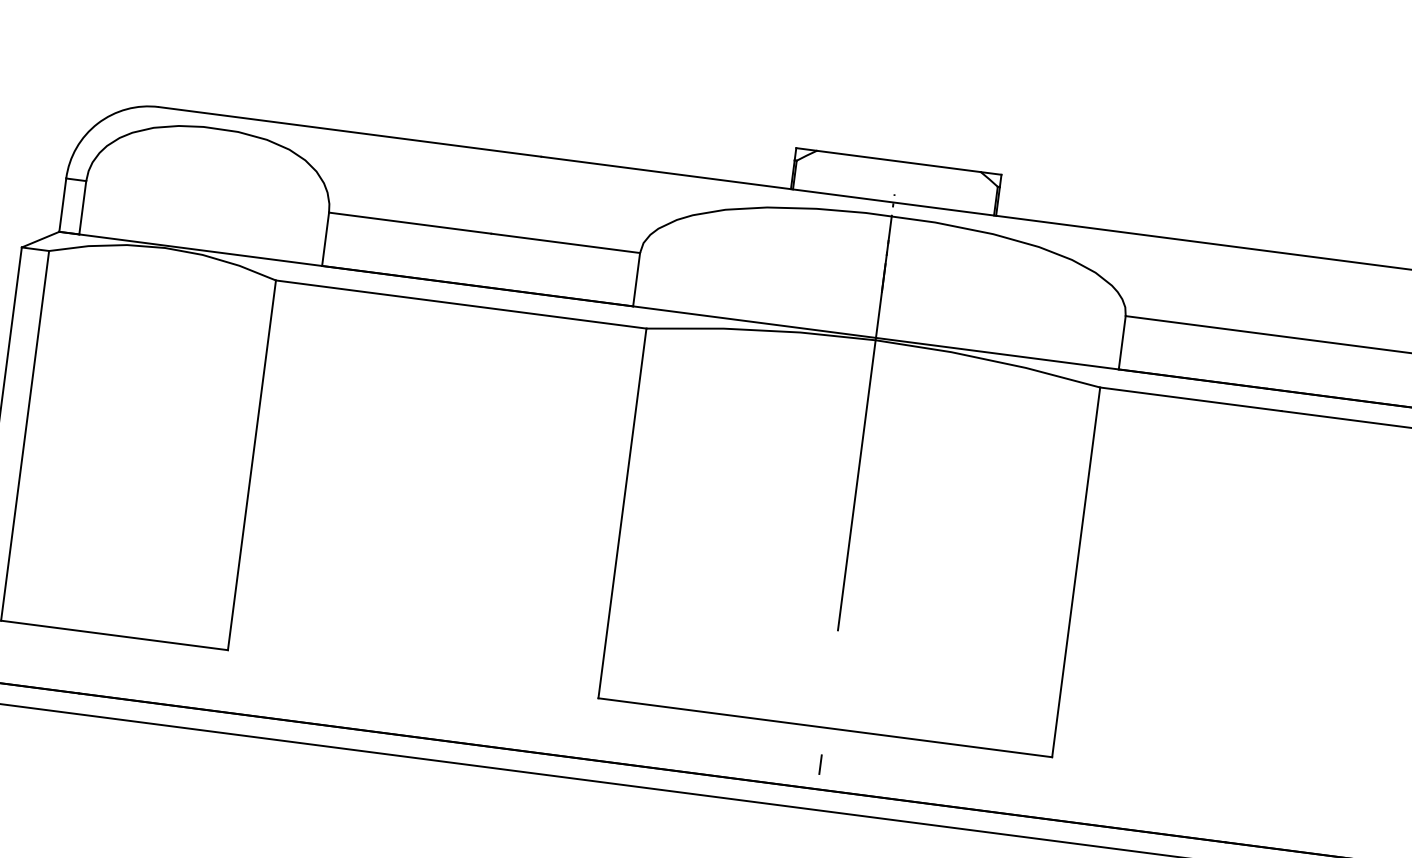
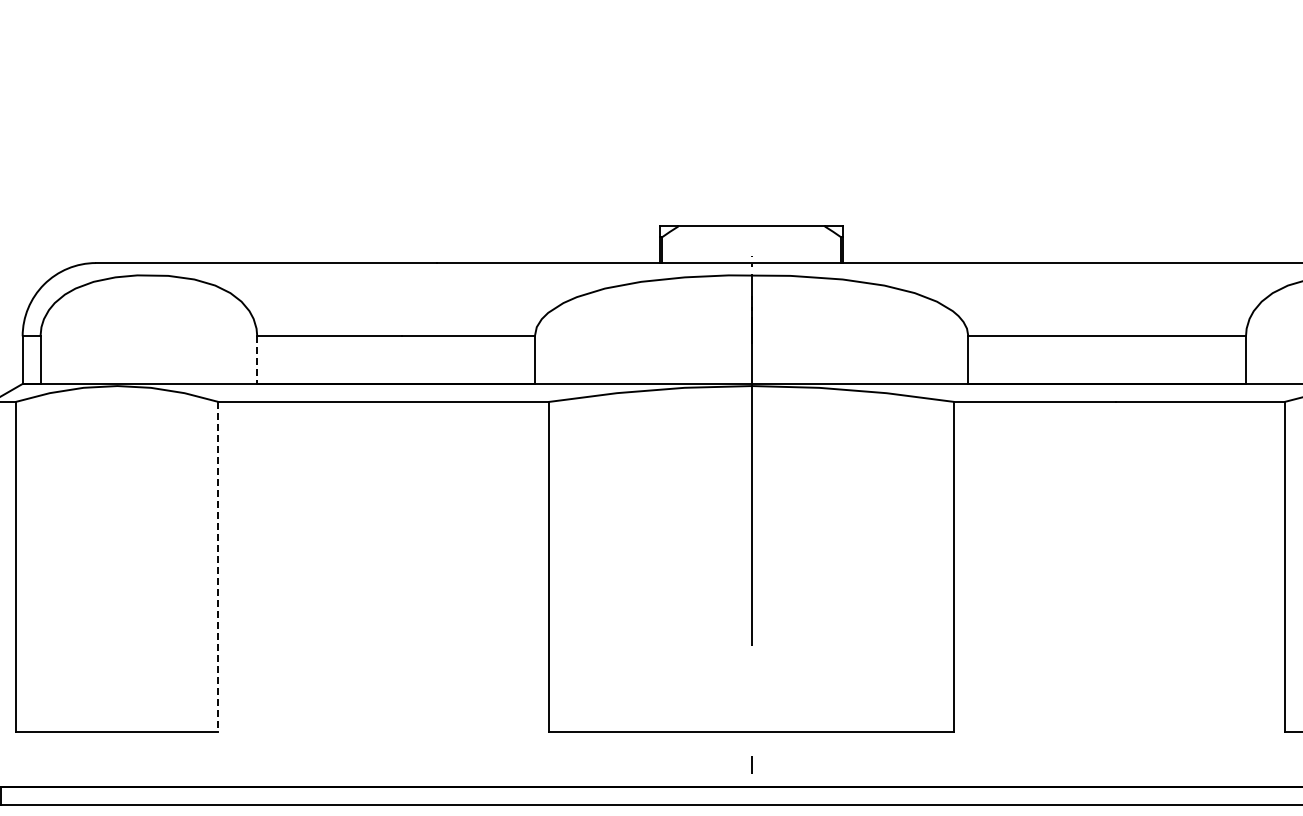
line: (325, 239) -> (257, 360), solid -> dashed
line: (252, 465) -> (218, 567), solid -> dashed

